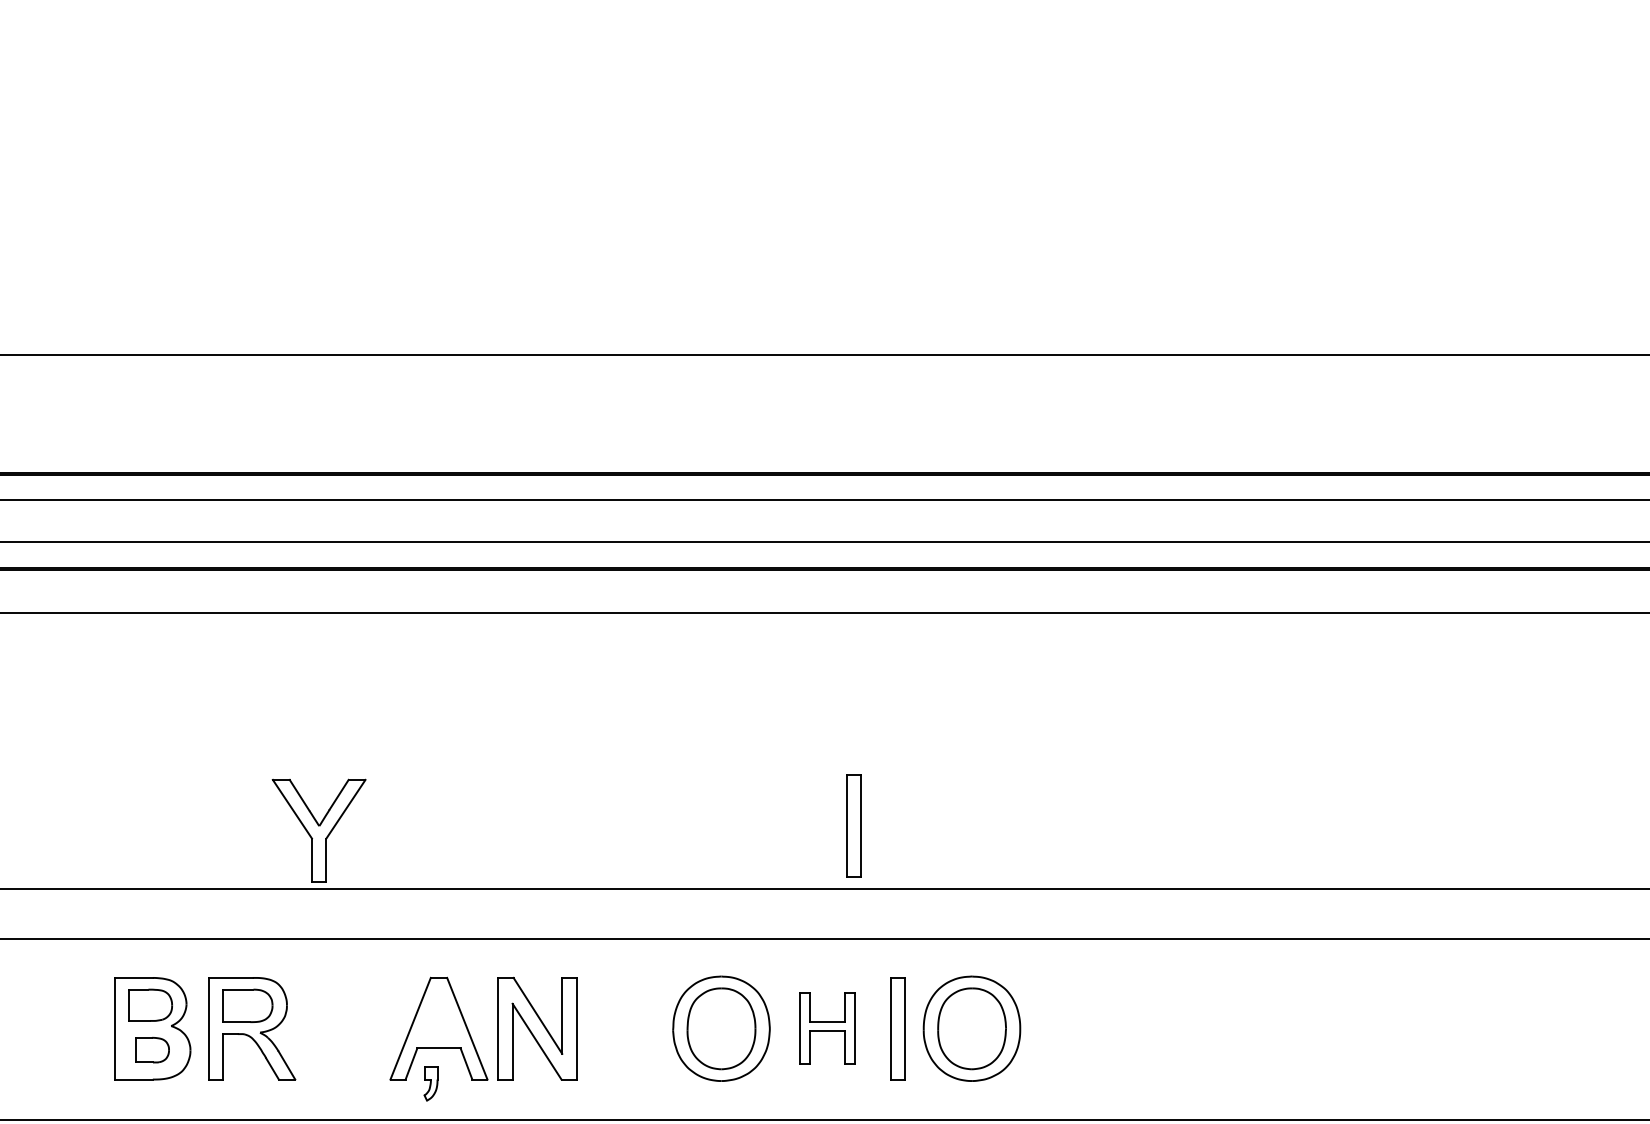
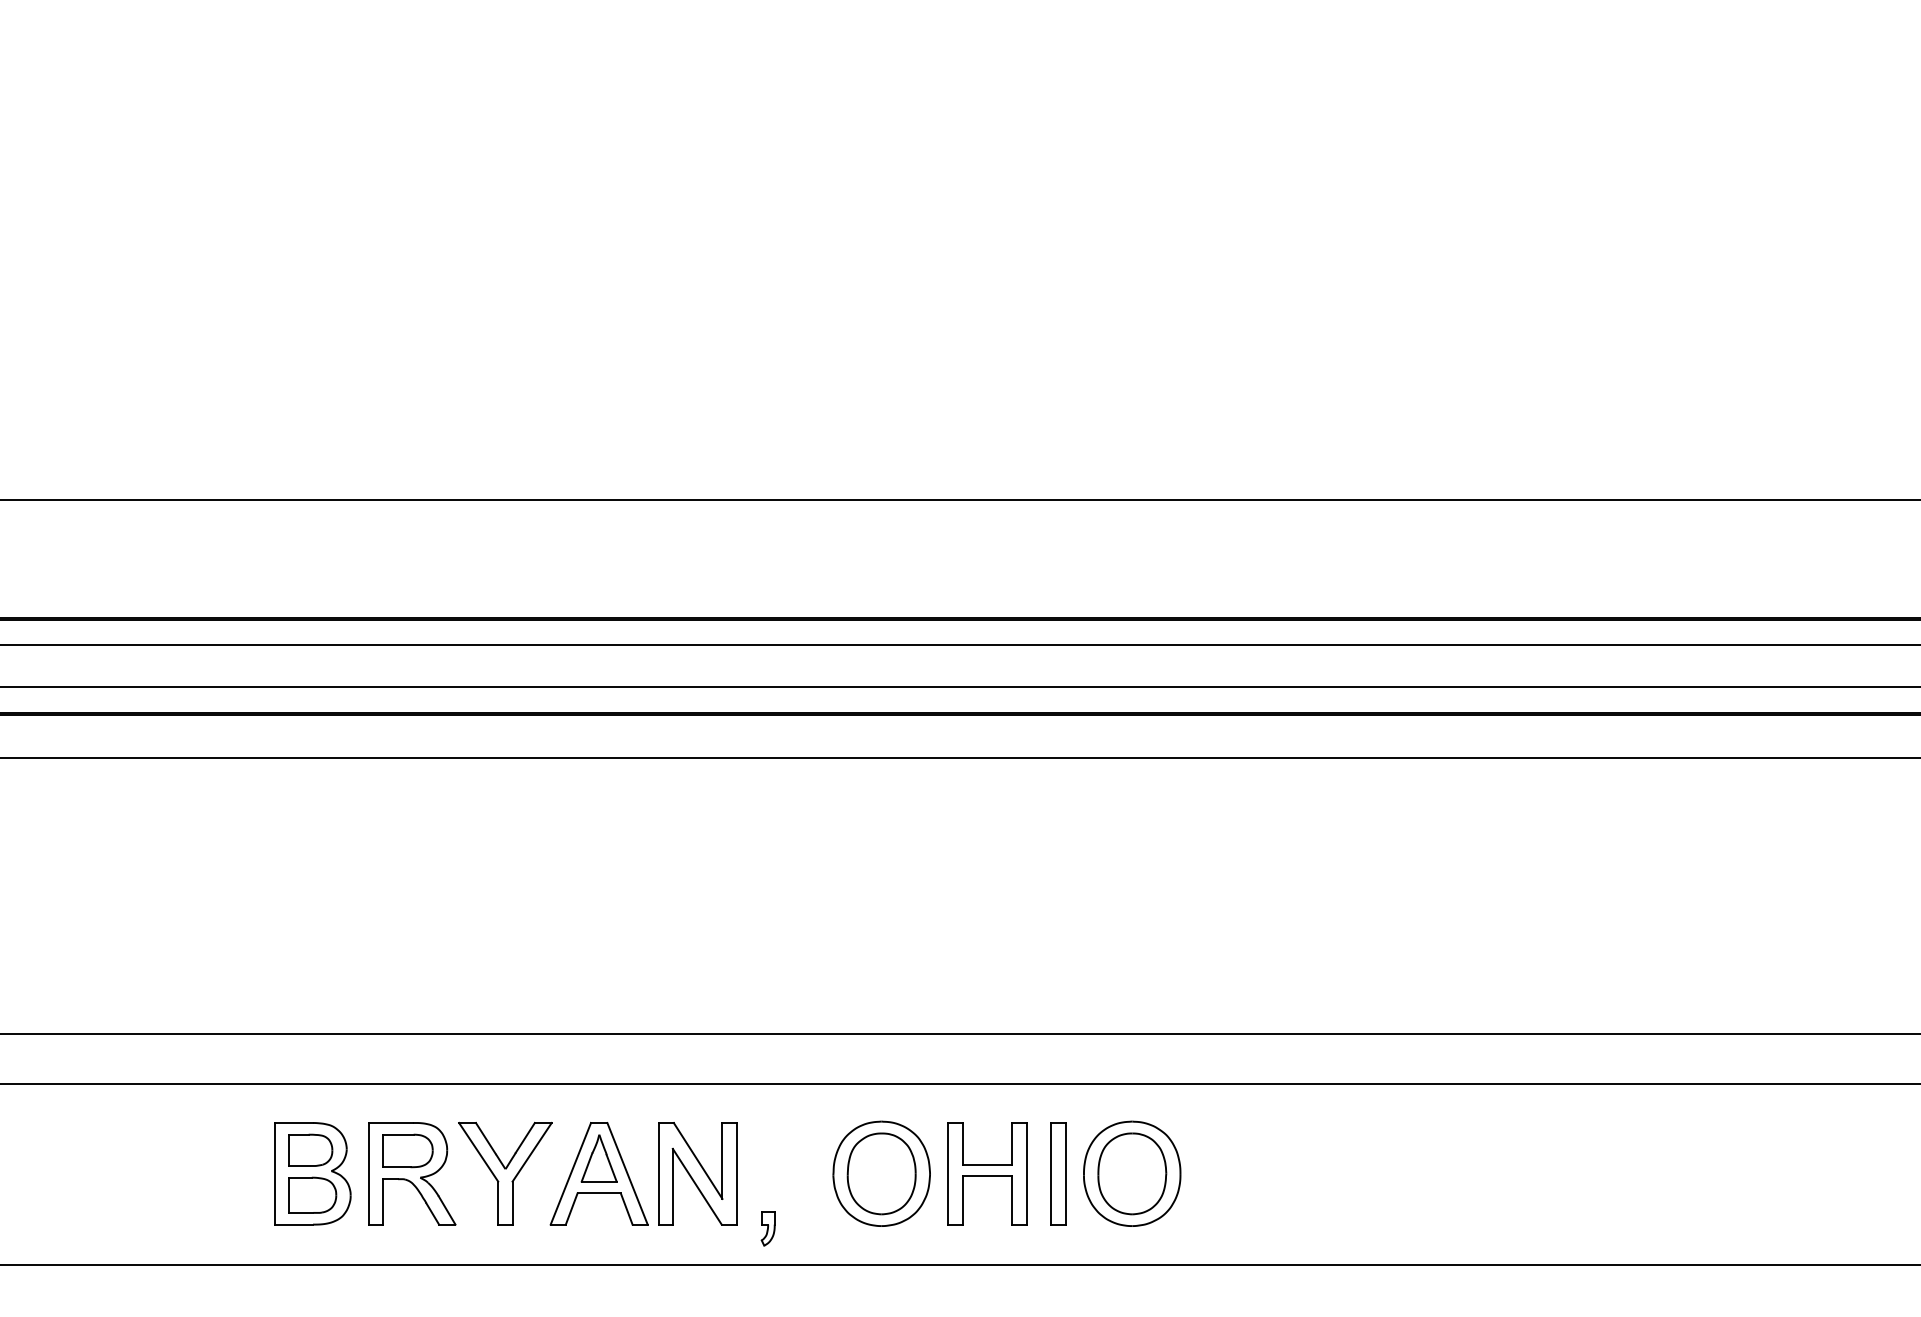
part: (854, 825) -> (1014, 970), removed
part: (319, 830) -> (505, 1173), moved
part: (438, 1013) -> (598, 1158), added
part: (827, 1028) -> (987, 1173), size x1.43
part: (152, 1049) -> (312, 1194), size x1.43
part: (430, 1083) -> (767, 1228), moved

